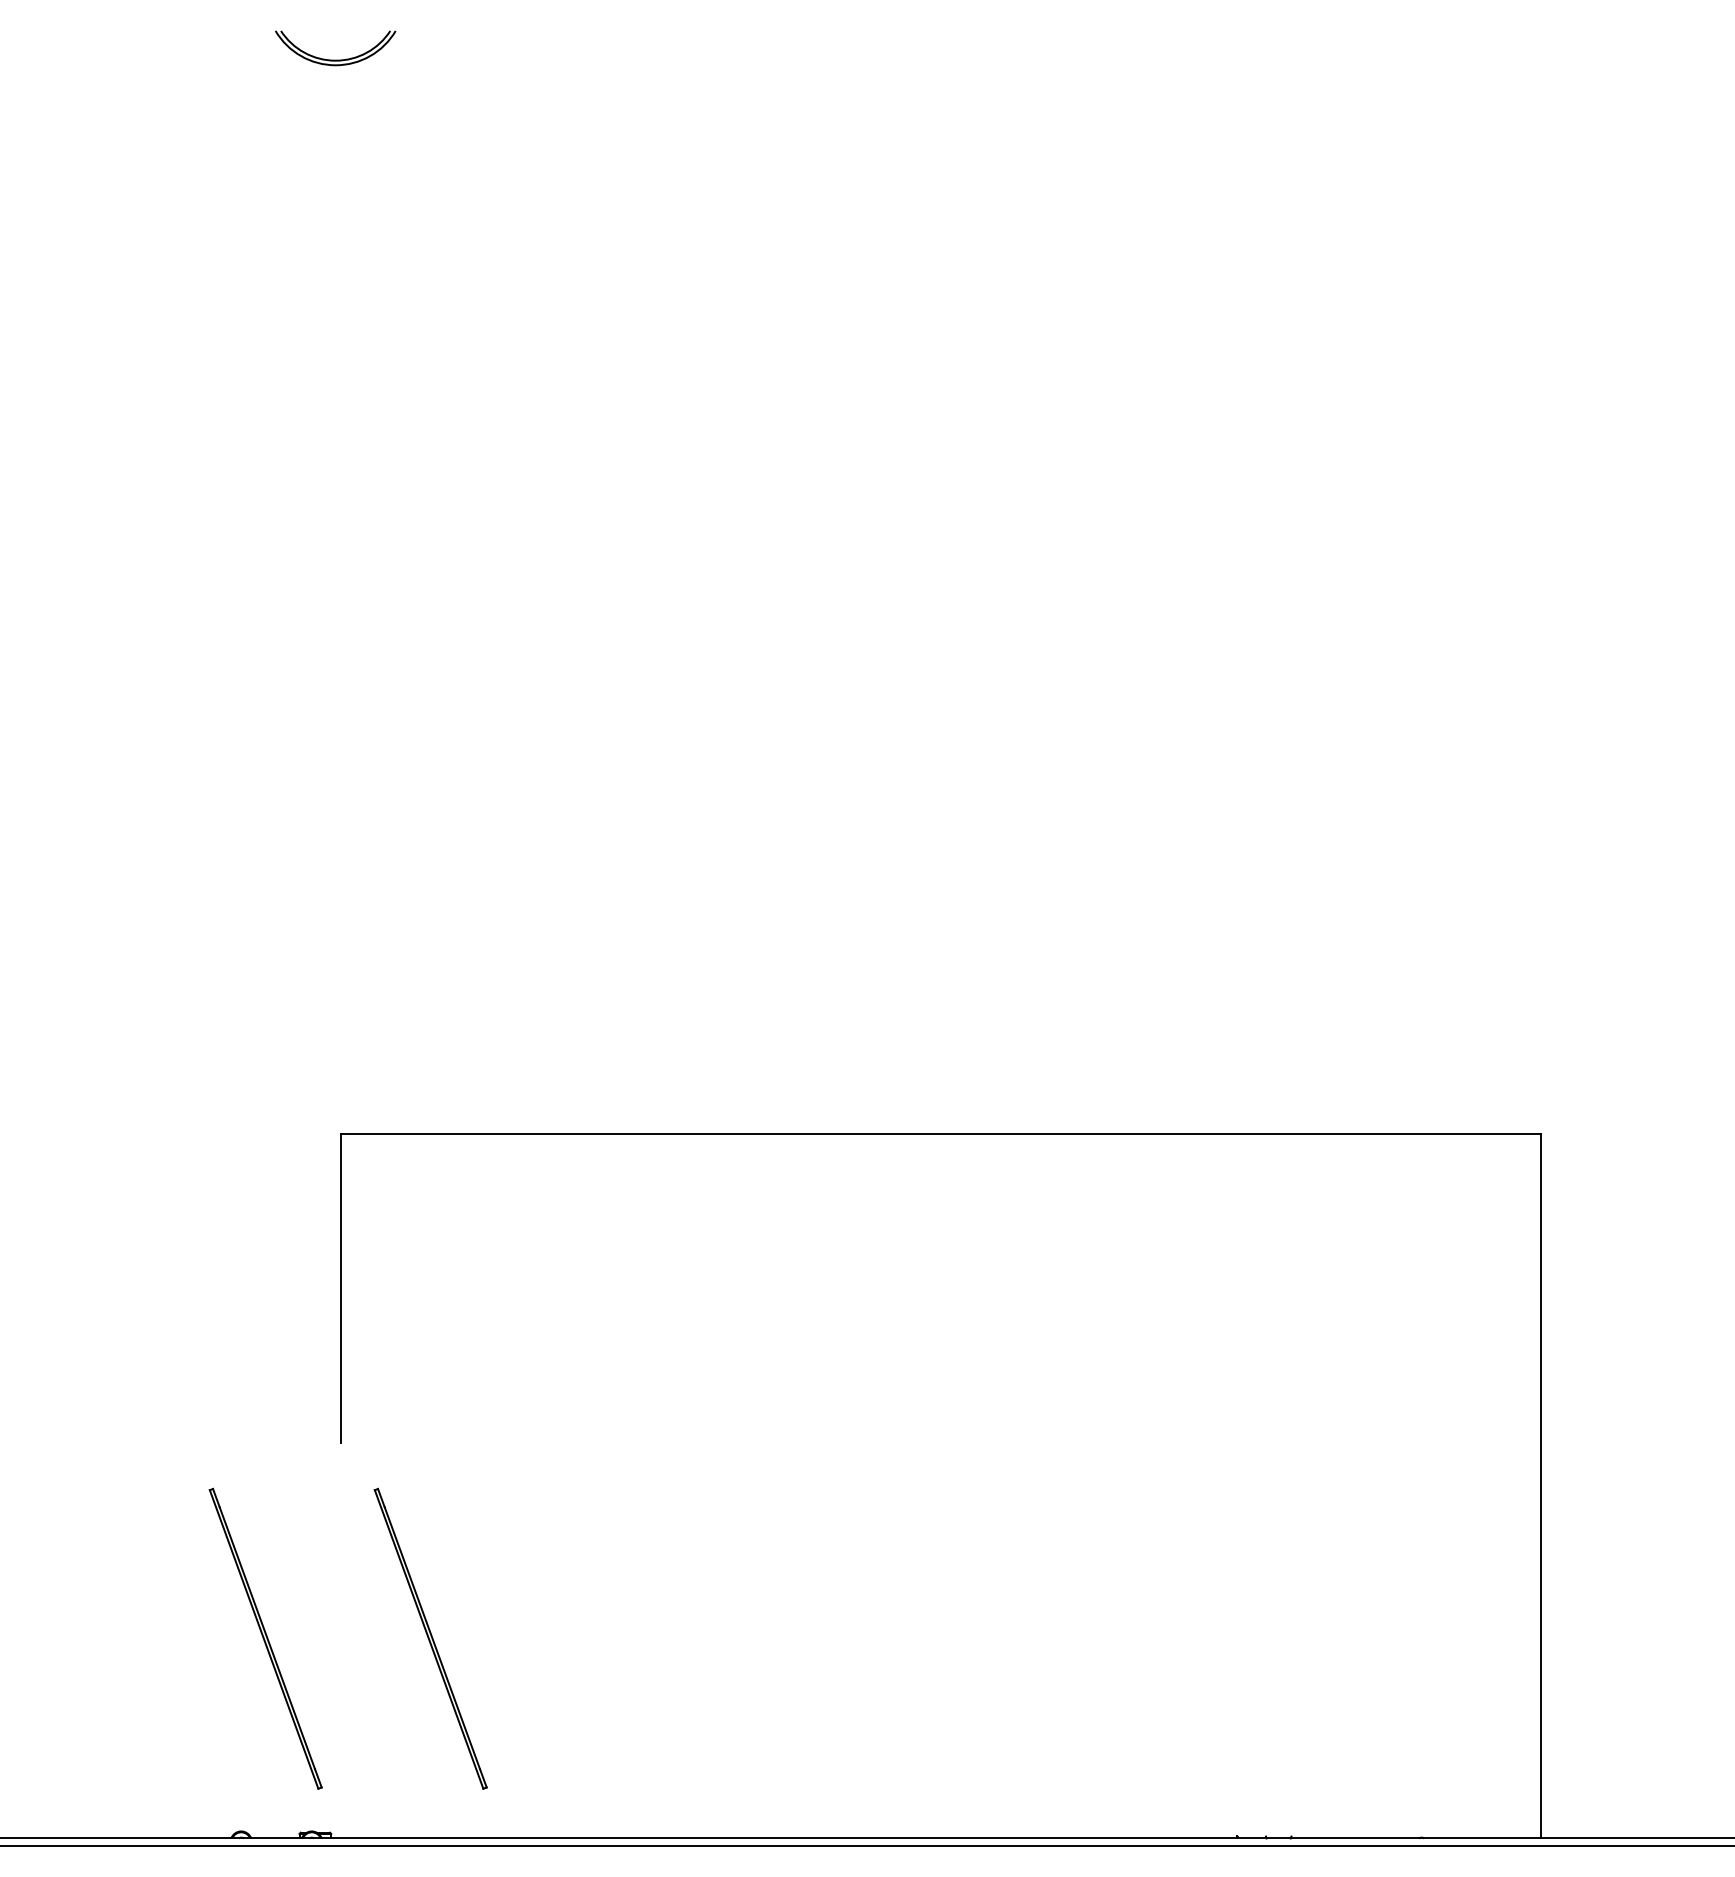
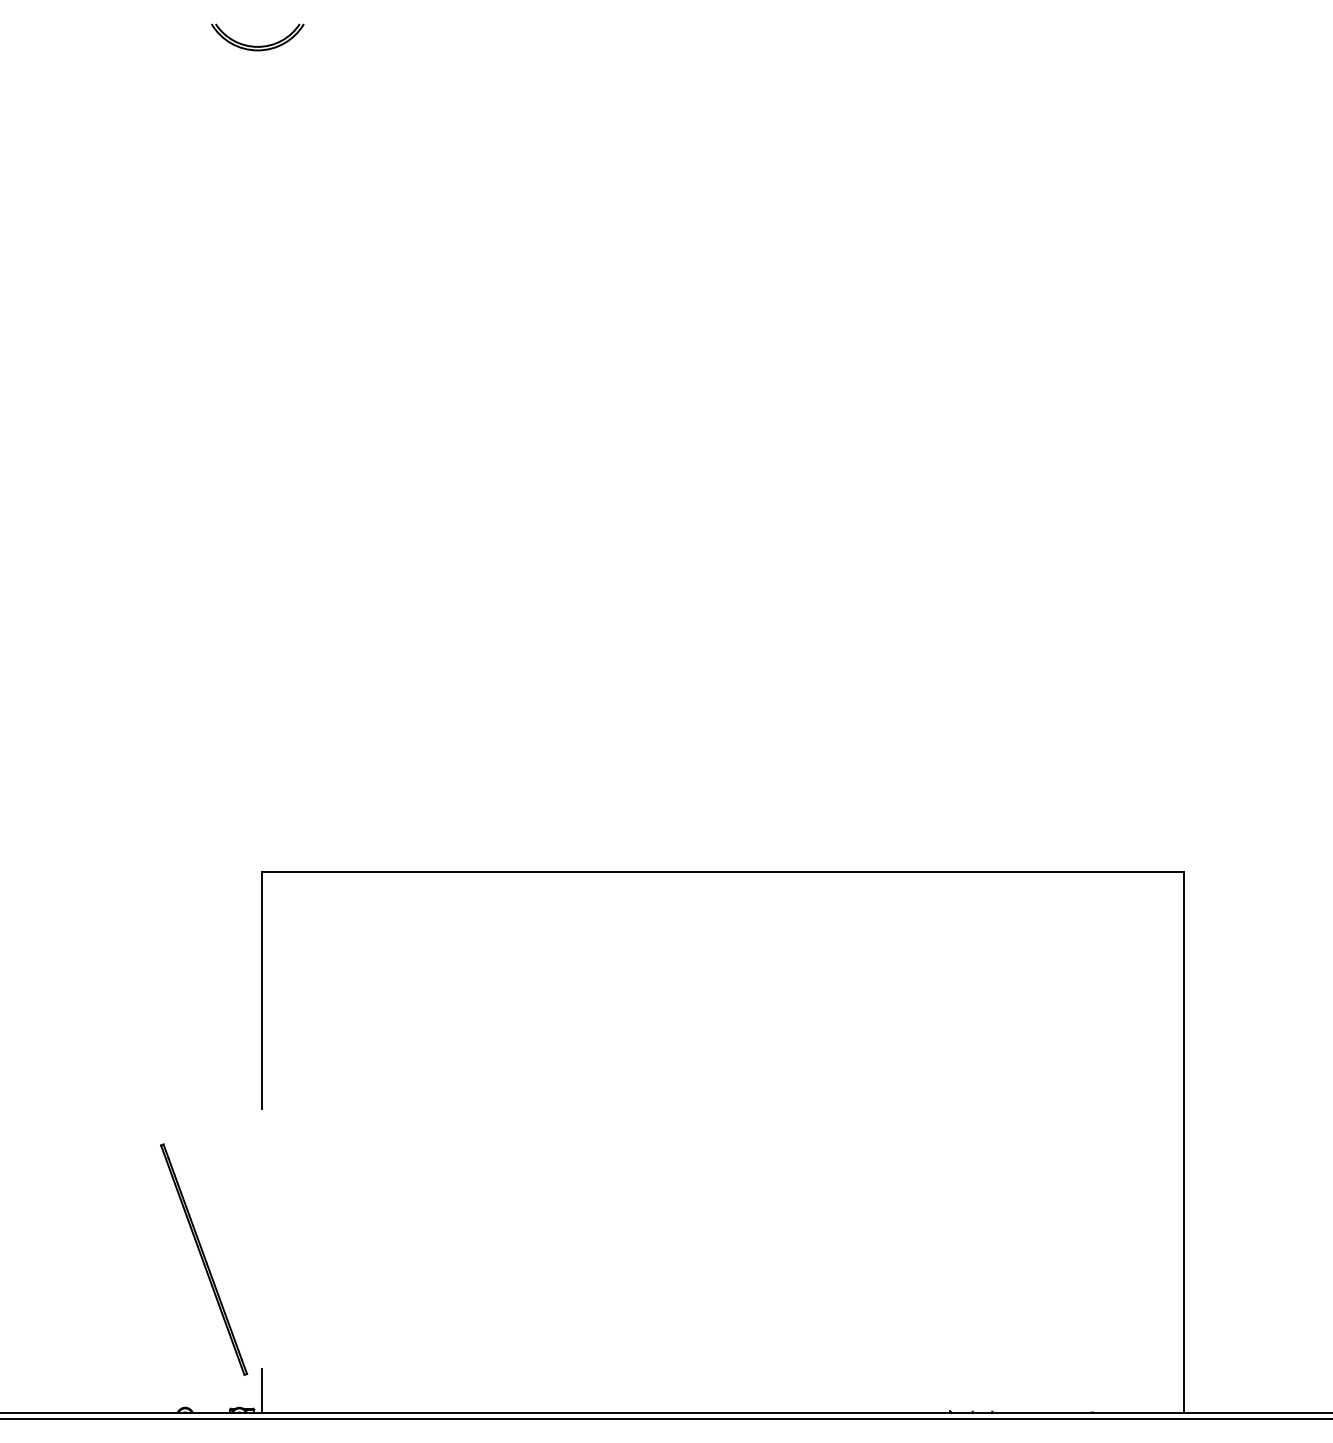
part: (430, 1638) -> (330, 1259), removed
line: (340, 1809) -> (261, 1390), added

